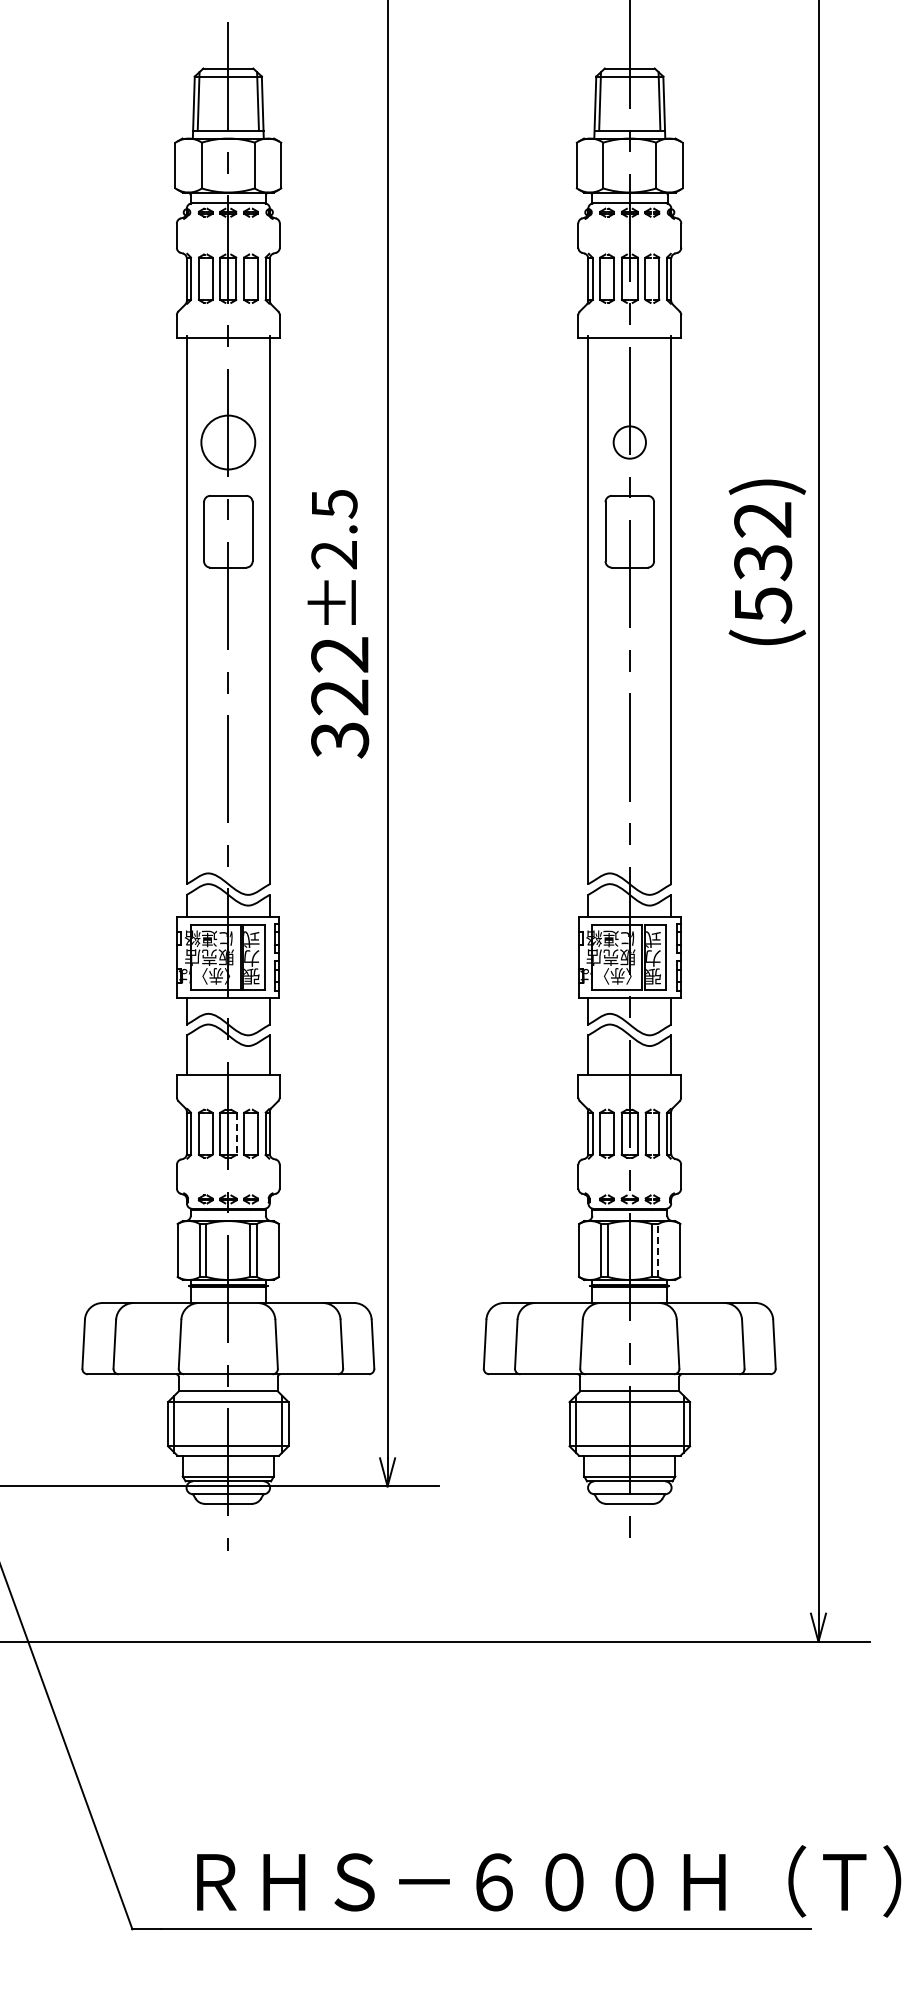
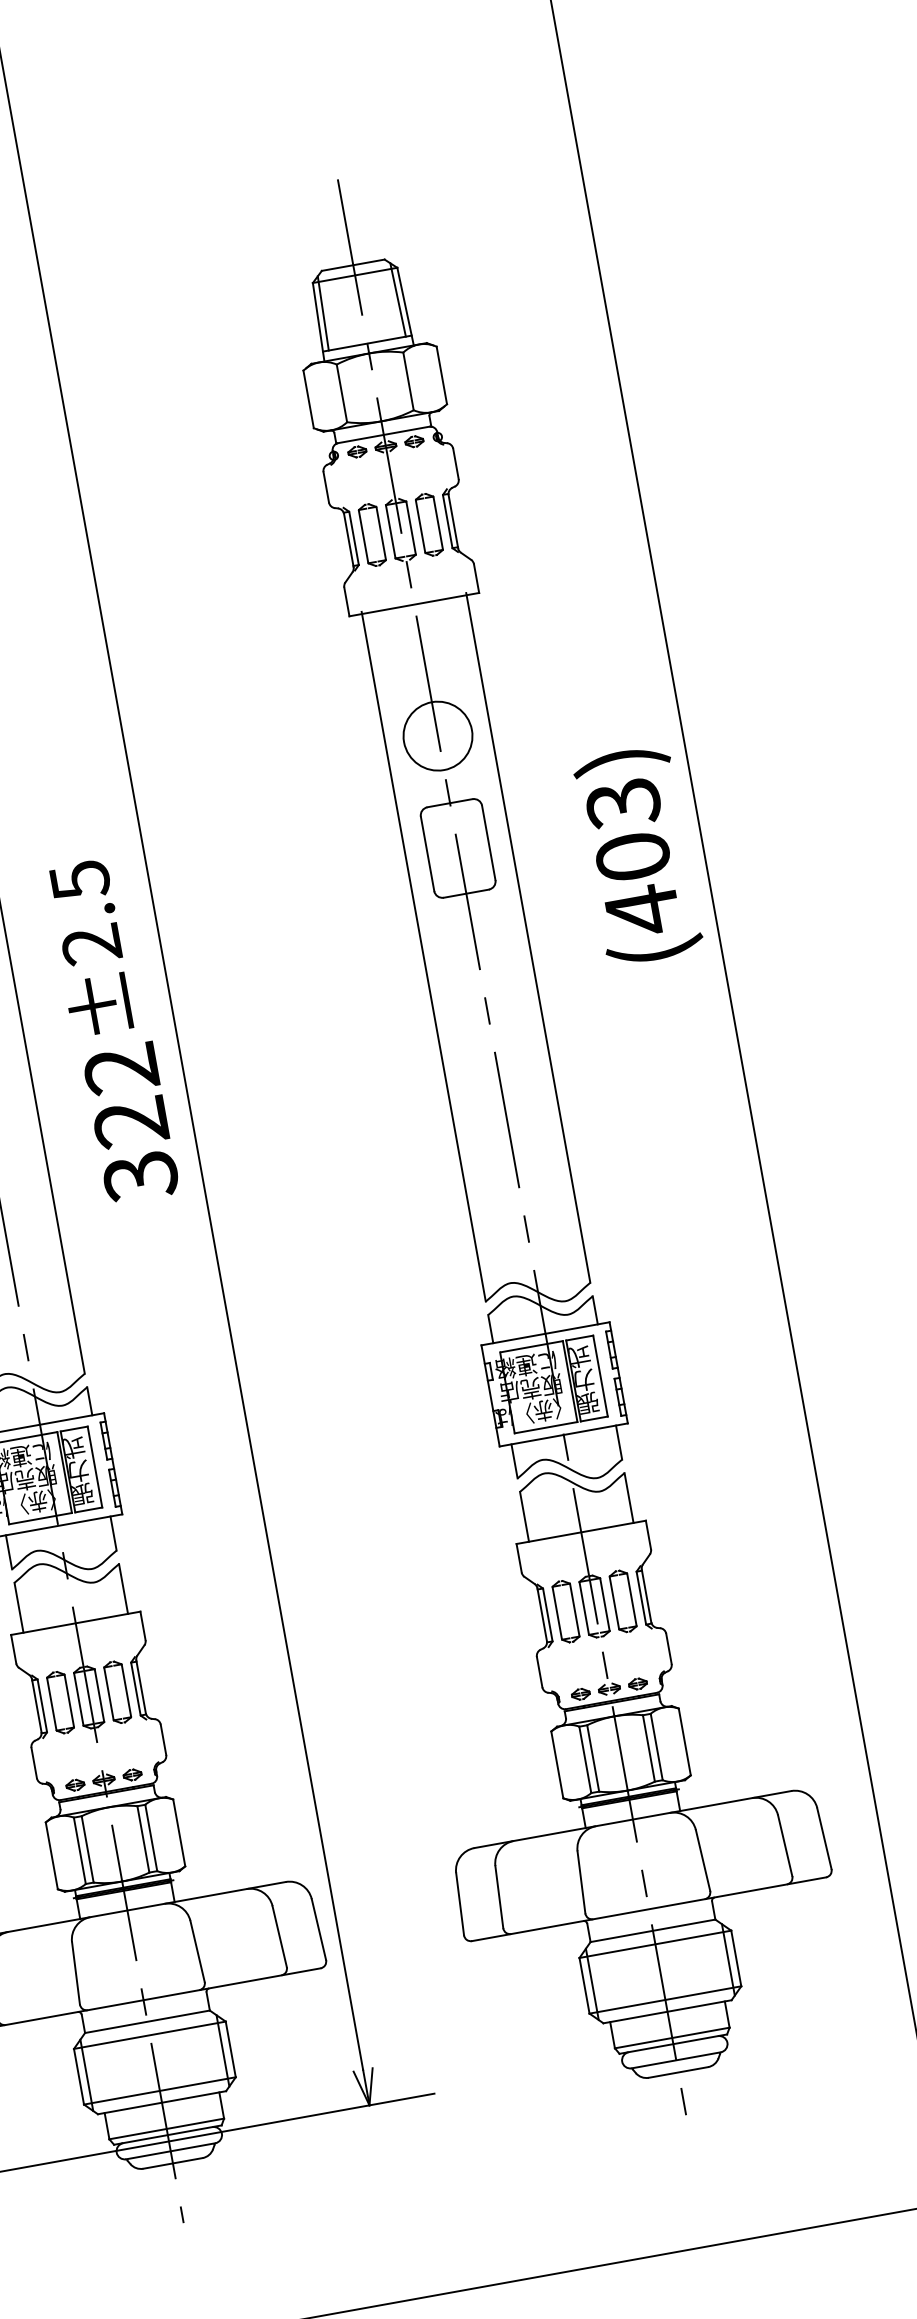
circle: (629, 442) -> (437, 736), size x1.67
text: (763, 563) -> (633, 858), (532) -> (403)
line: (236, 1134) -> (99, 1696), dashed -> solid
line: (658, 1250) -> (657, 1746), dashed -> solid

